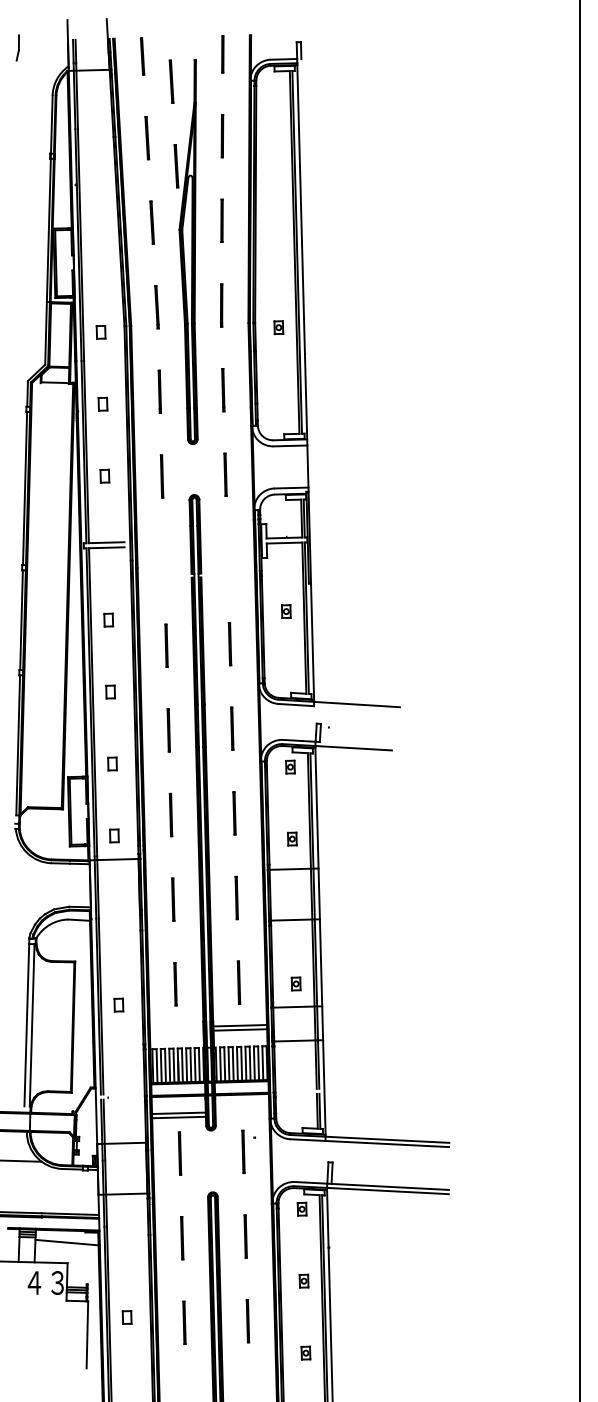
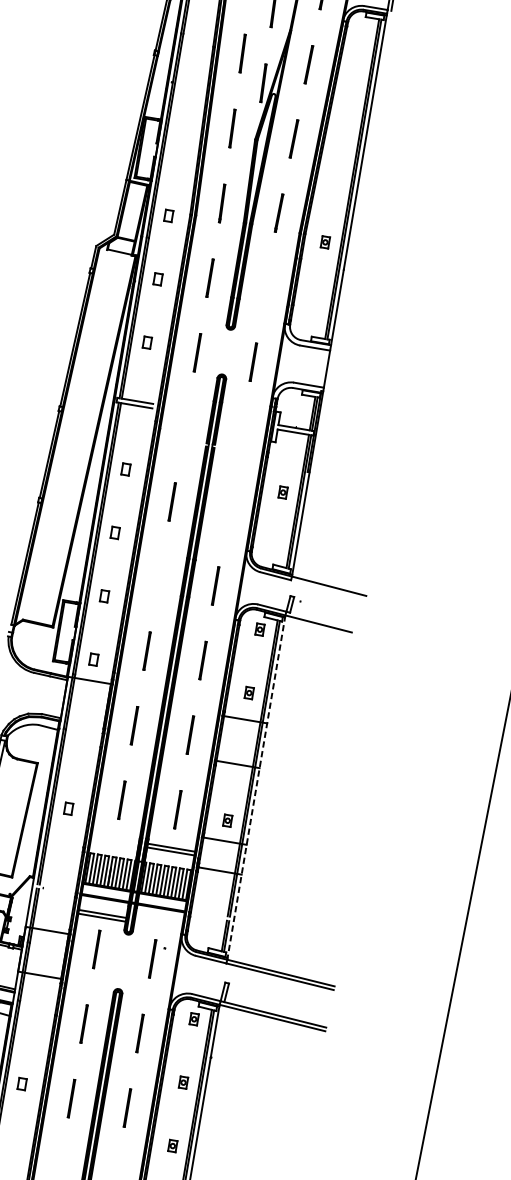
line: (223, 390) -> (266, 287), removed
line: (229, 644) -> (227, 511), removed
line: (168, 730) -> (159, 576), removed
line: (320, 941) -> (256, 787), solid -> dashed

